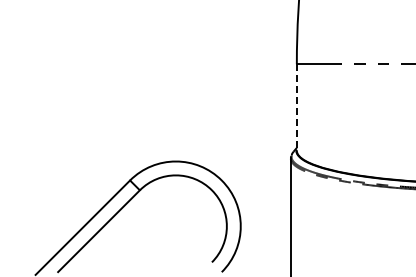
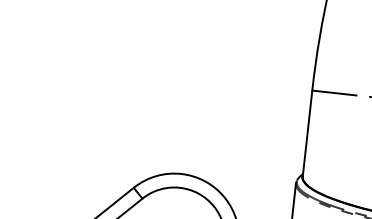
line: (296, 108) -> (307, 134), dashed -> solid

